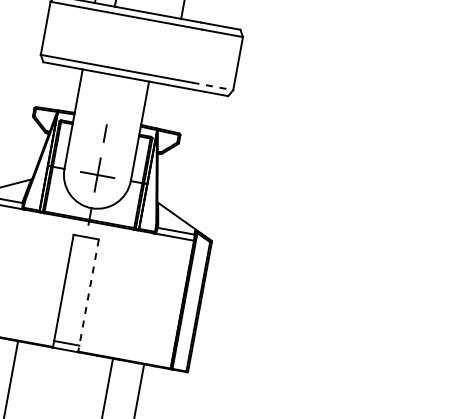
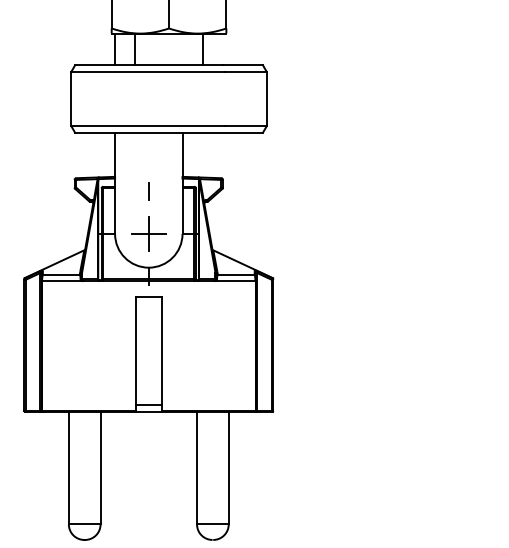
line: (213, 86) -> (246, 126), dashed -> solid
line: (88, 295) -> (161, 354), dashed -> solid

